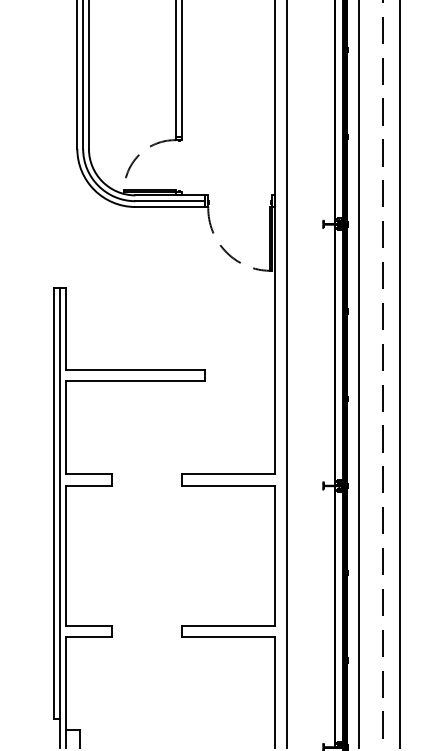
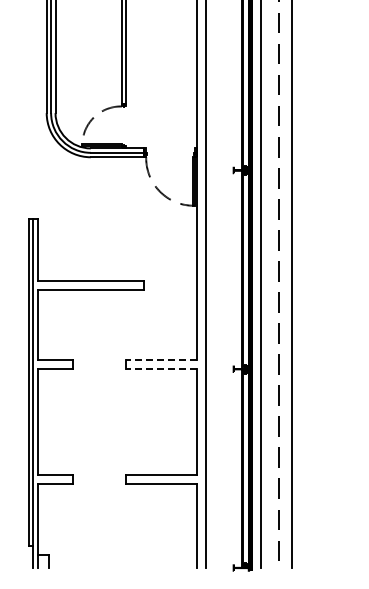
line: (228, 474) -> (161, 360), solid -> dashed
line: (228, 486) -> (161, 369), solid -> dashed

